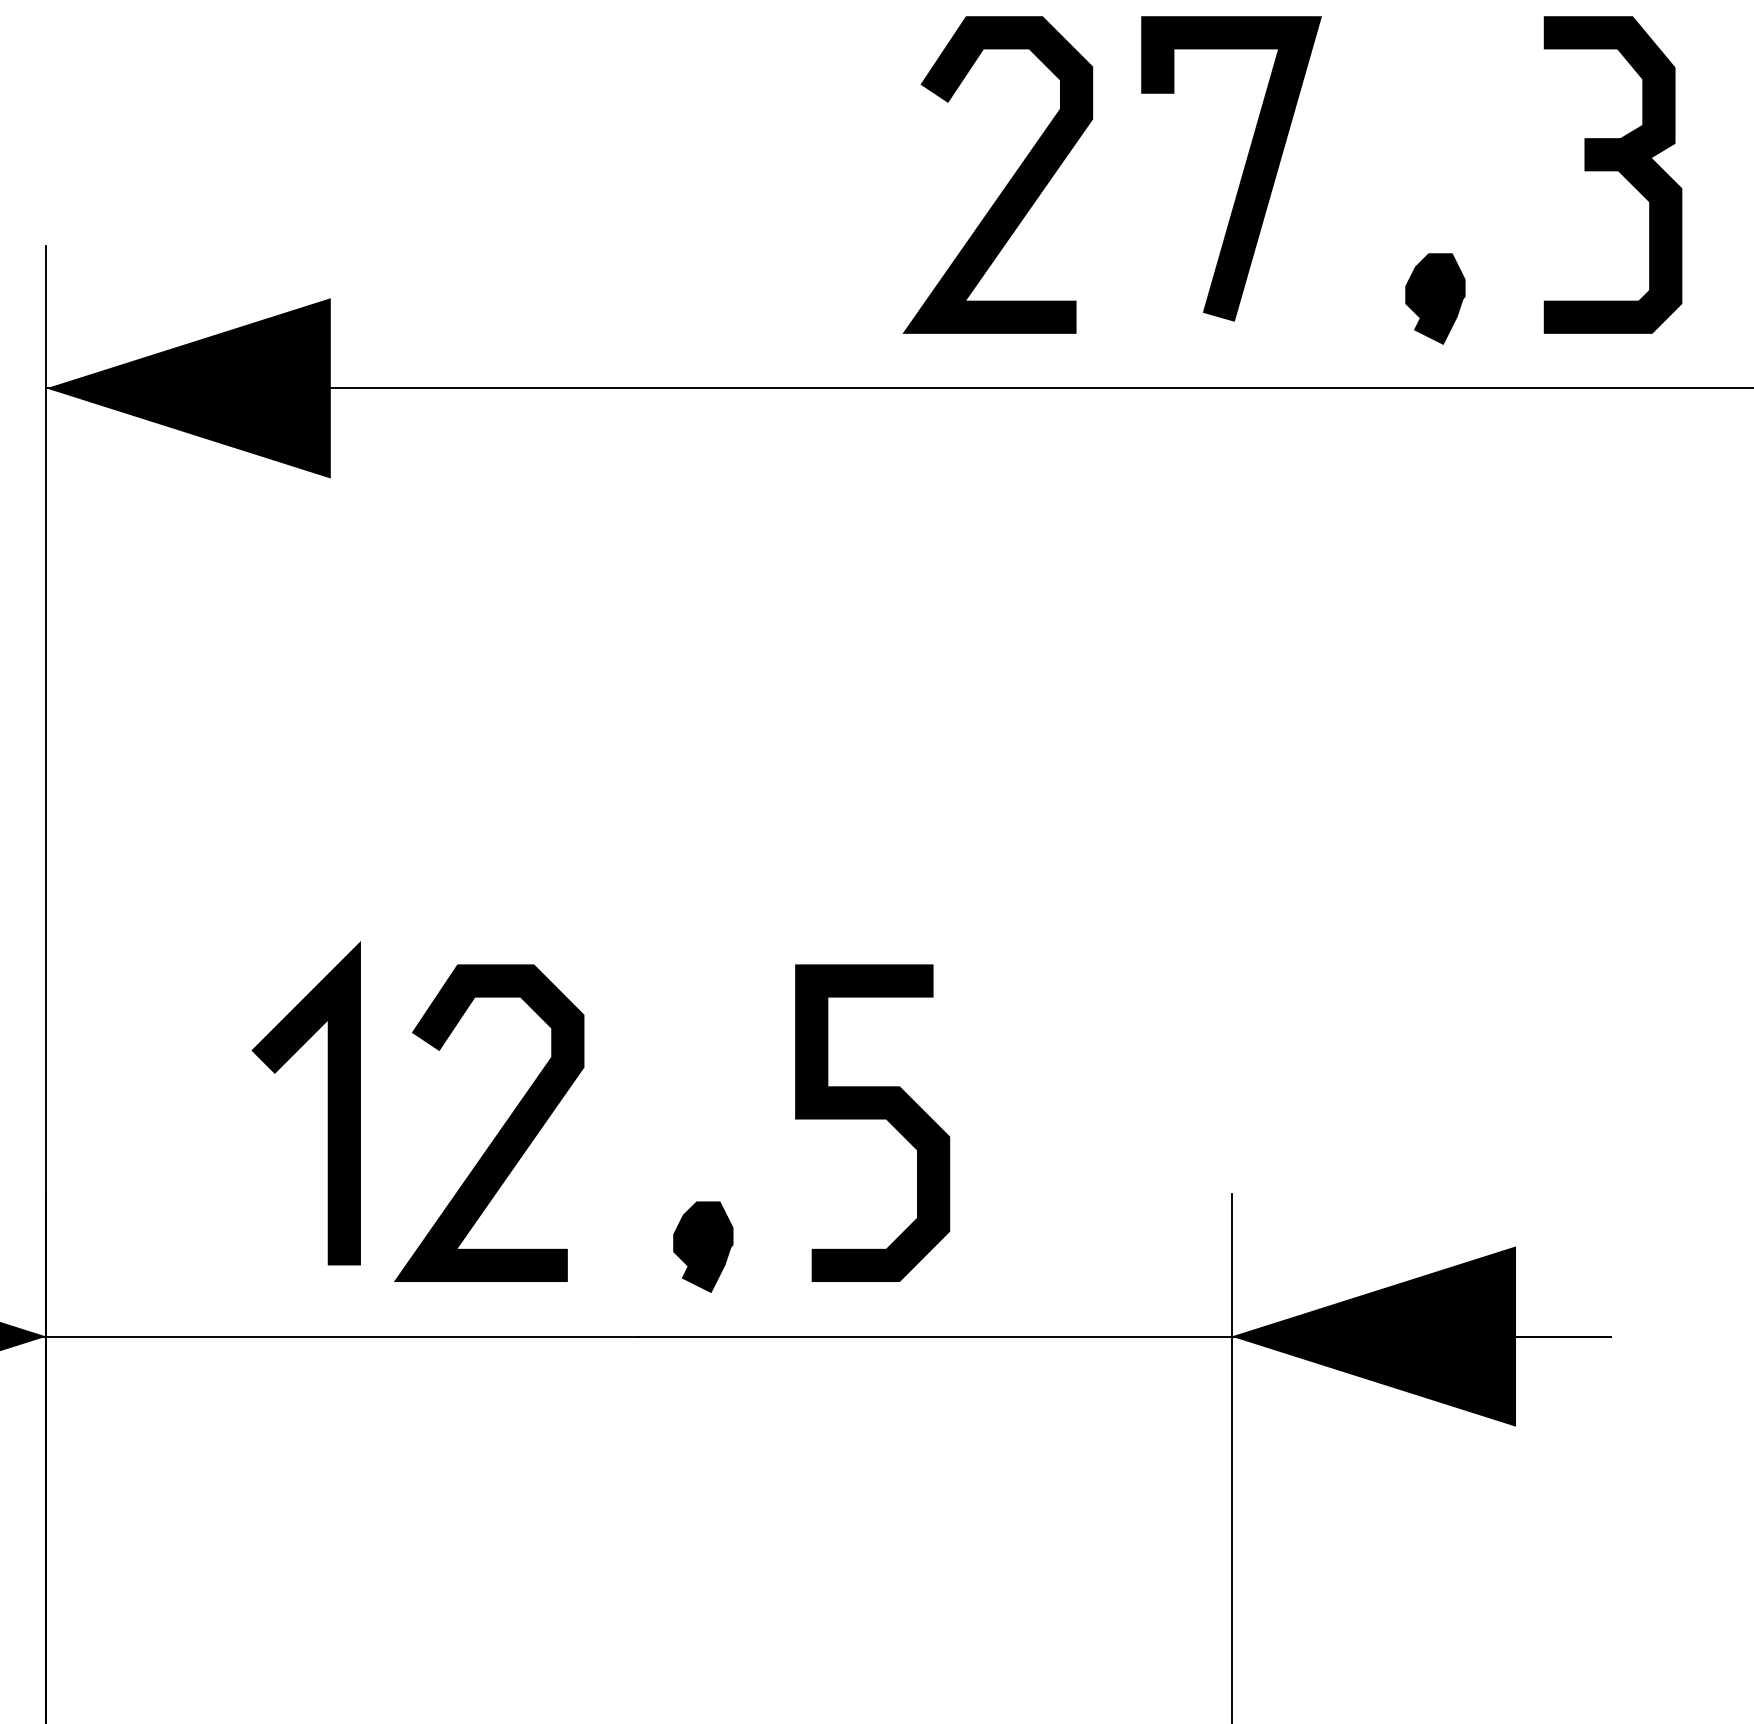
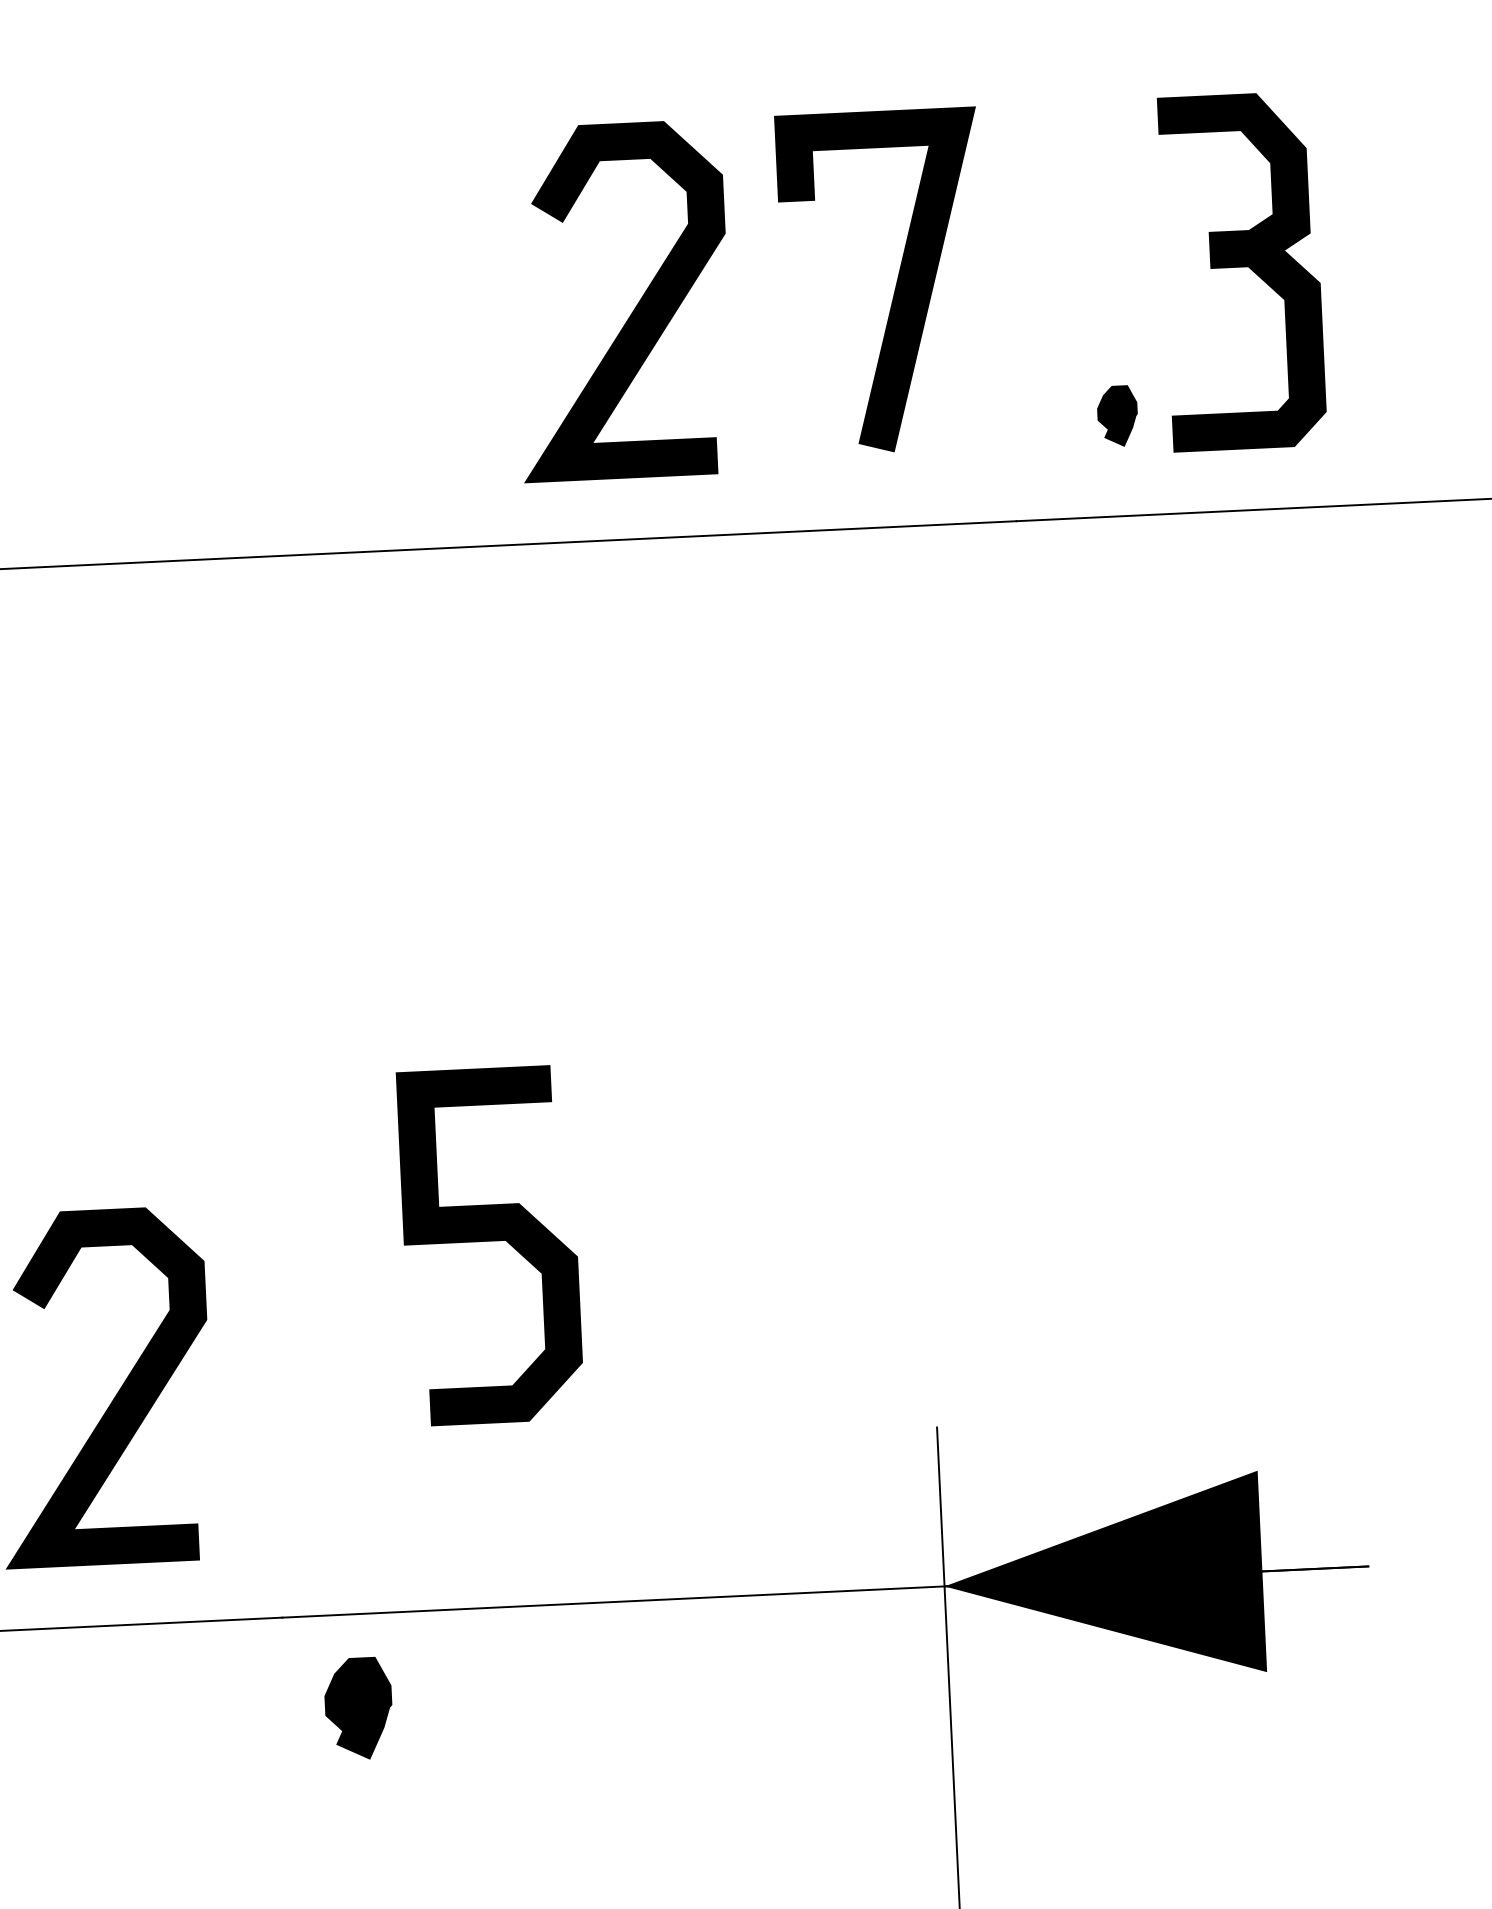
part: (1612, 174) -> (1241, 271), moved
part: (1435, 298) -> (1117, 415), size x0.6
curve: (872, 1119) -> (490, 1241), moved
part: (703, 1246) -> (358, 1708), moved

